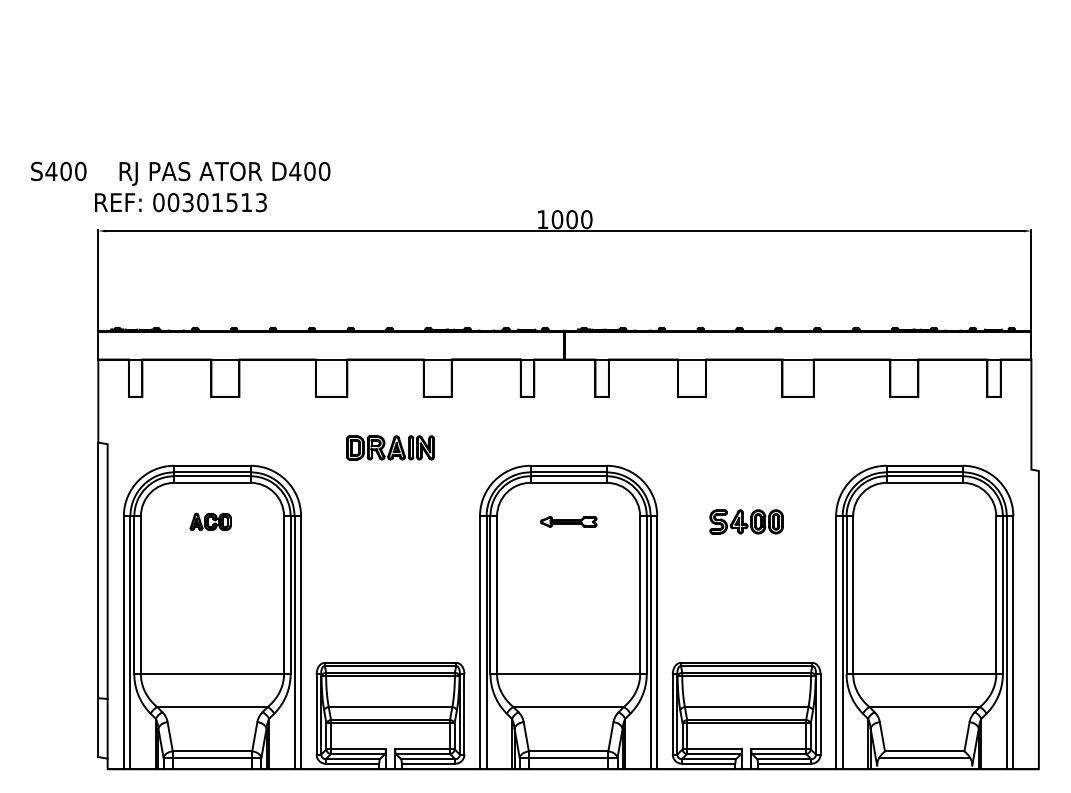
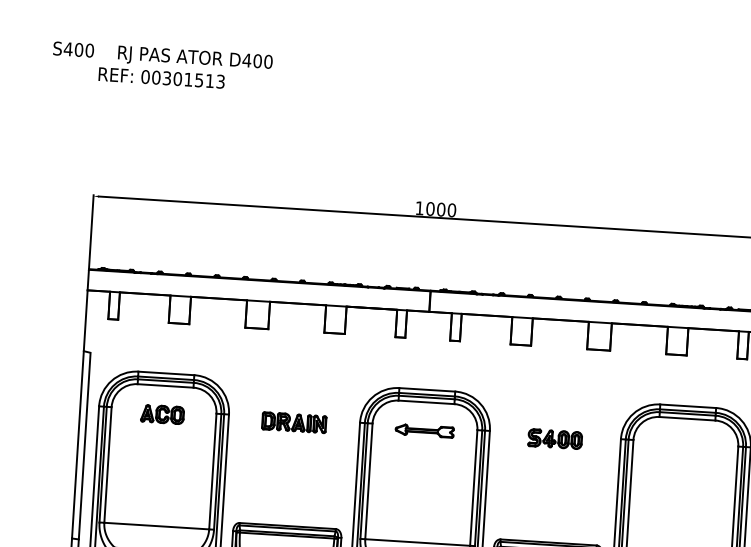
text: (180, 186) -> (162, 66), moved
part: (390, 447) -> (294, 422), moved
part: (210, 521) -> (162, 414), size x1.43
part: (568, 521) -> (424, 430), size x1.43

